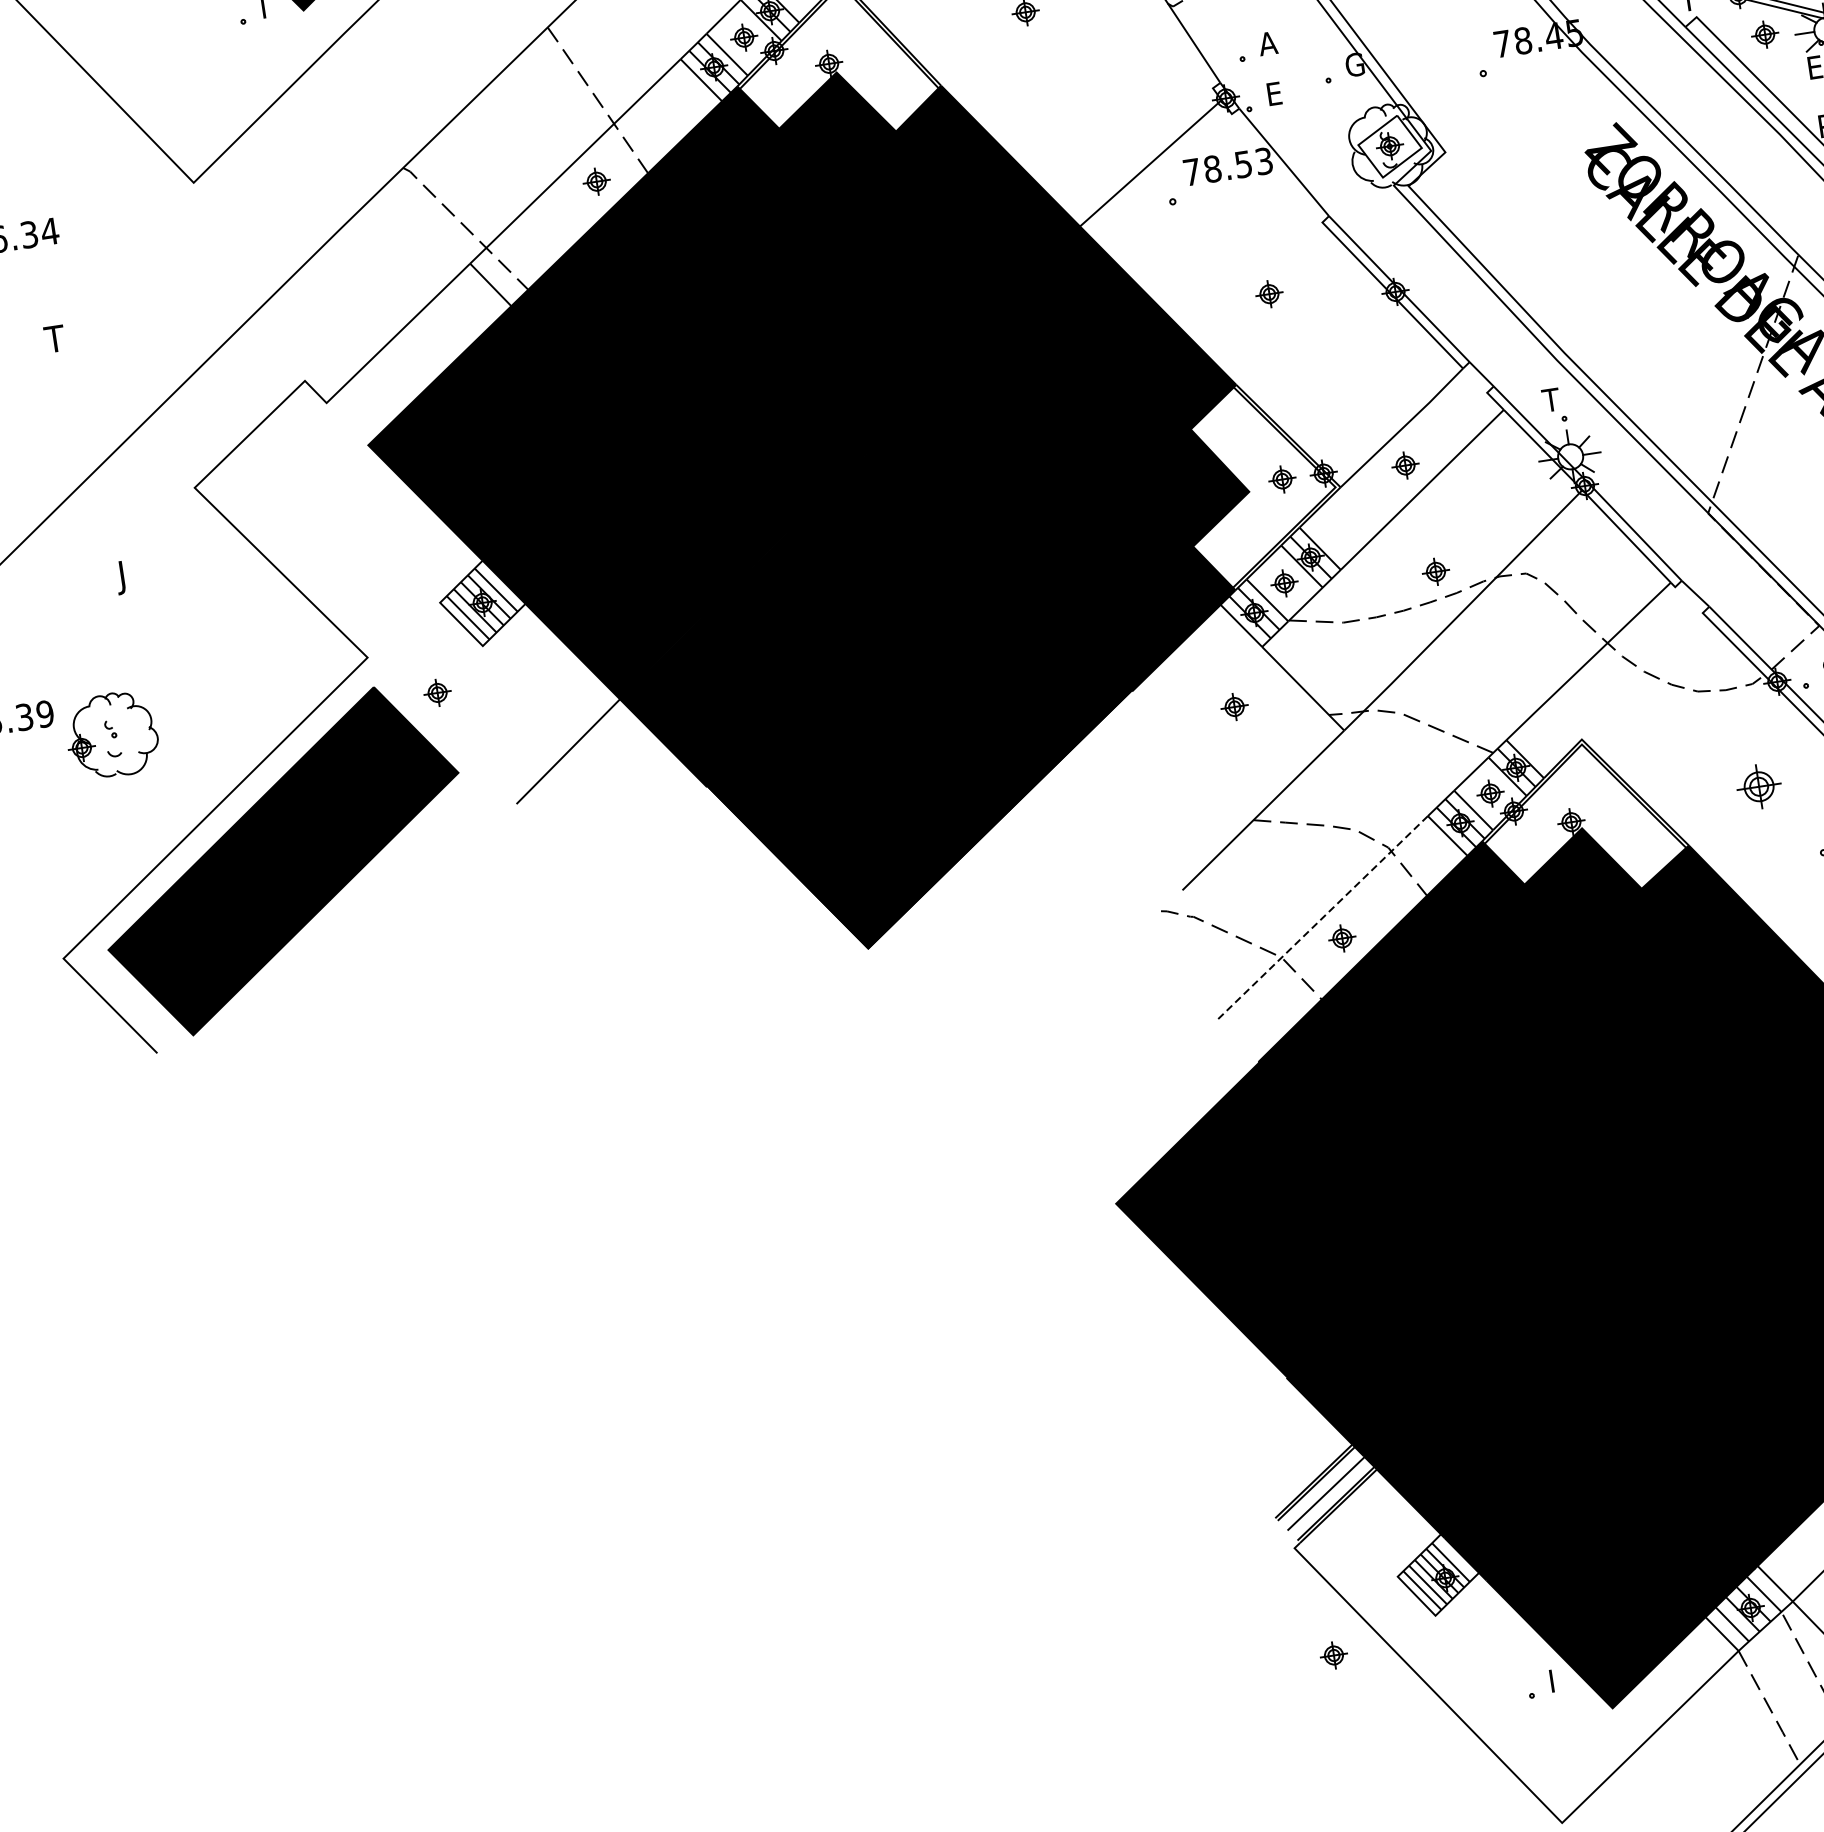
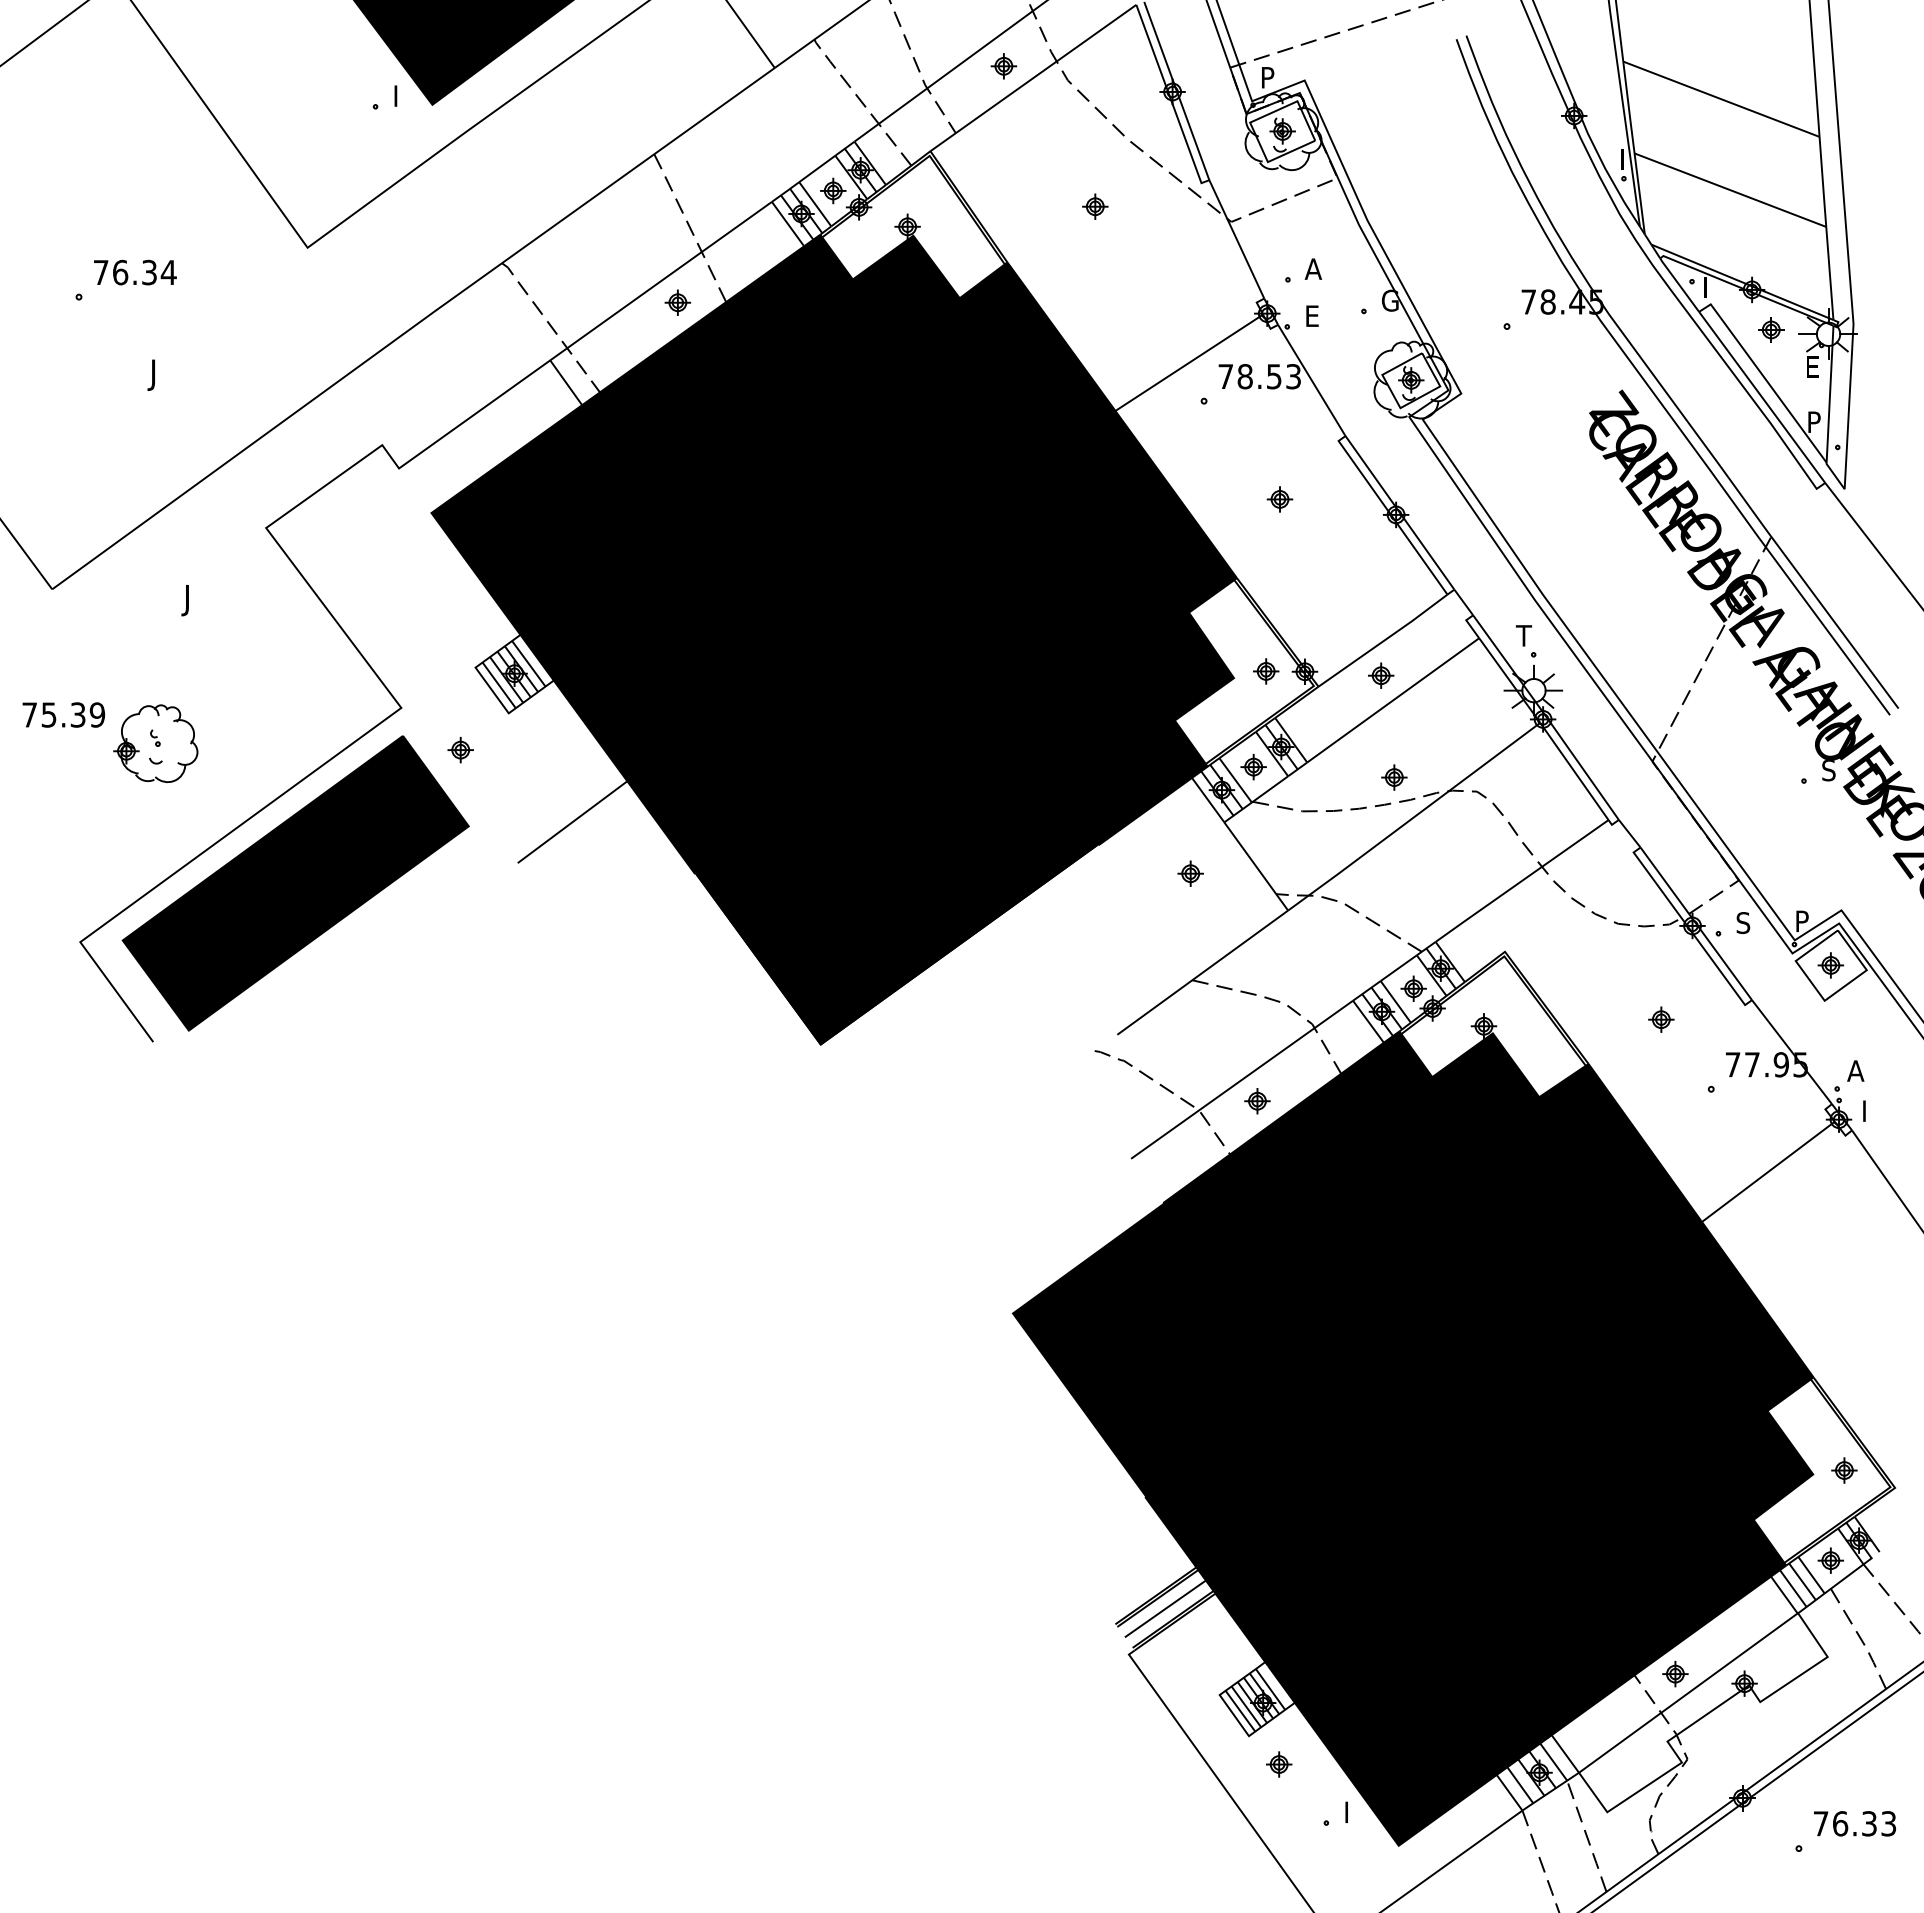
text: (54, 341) -> (157, 374), T -> J
part: (1759, 786) -> (1661, 1019), size x0.62
line: (1322, 918) -> (1241, 1080), dashed -> solid
part: (1334, 1655) -> (1279, 1764), moved

